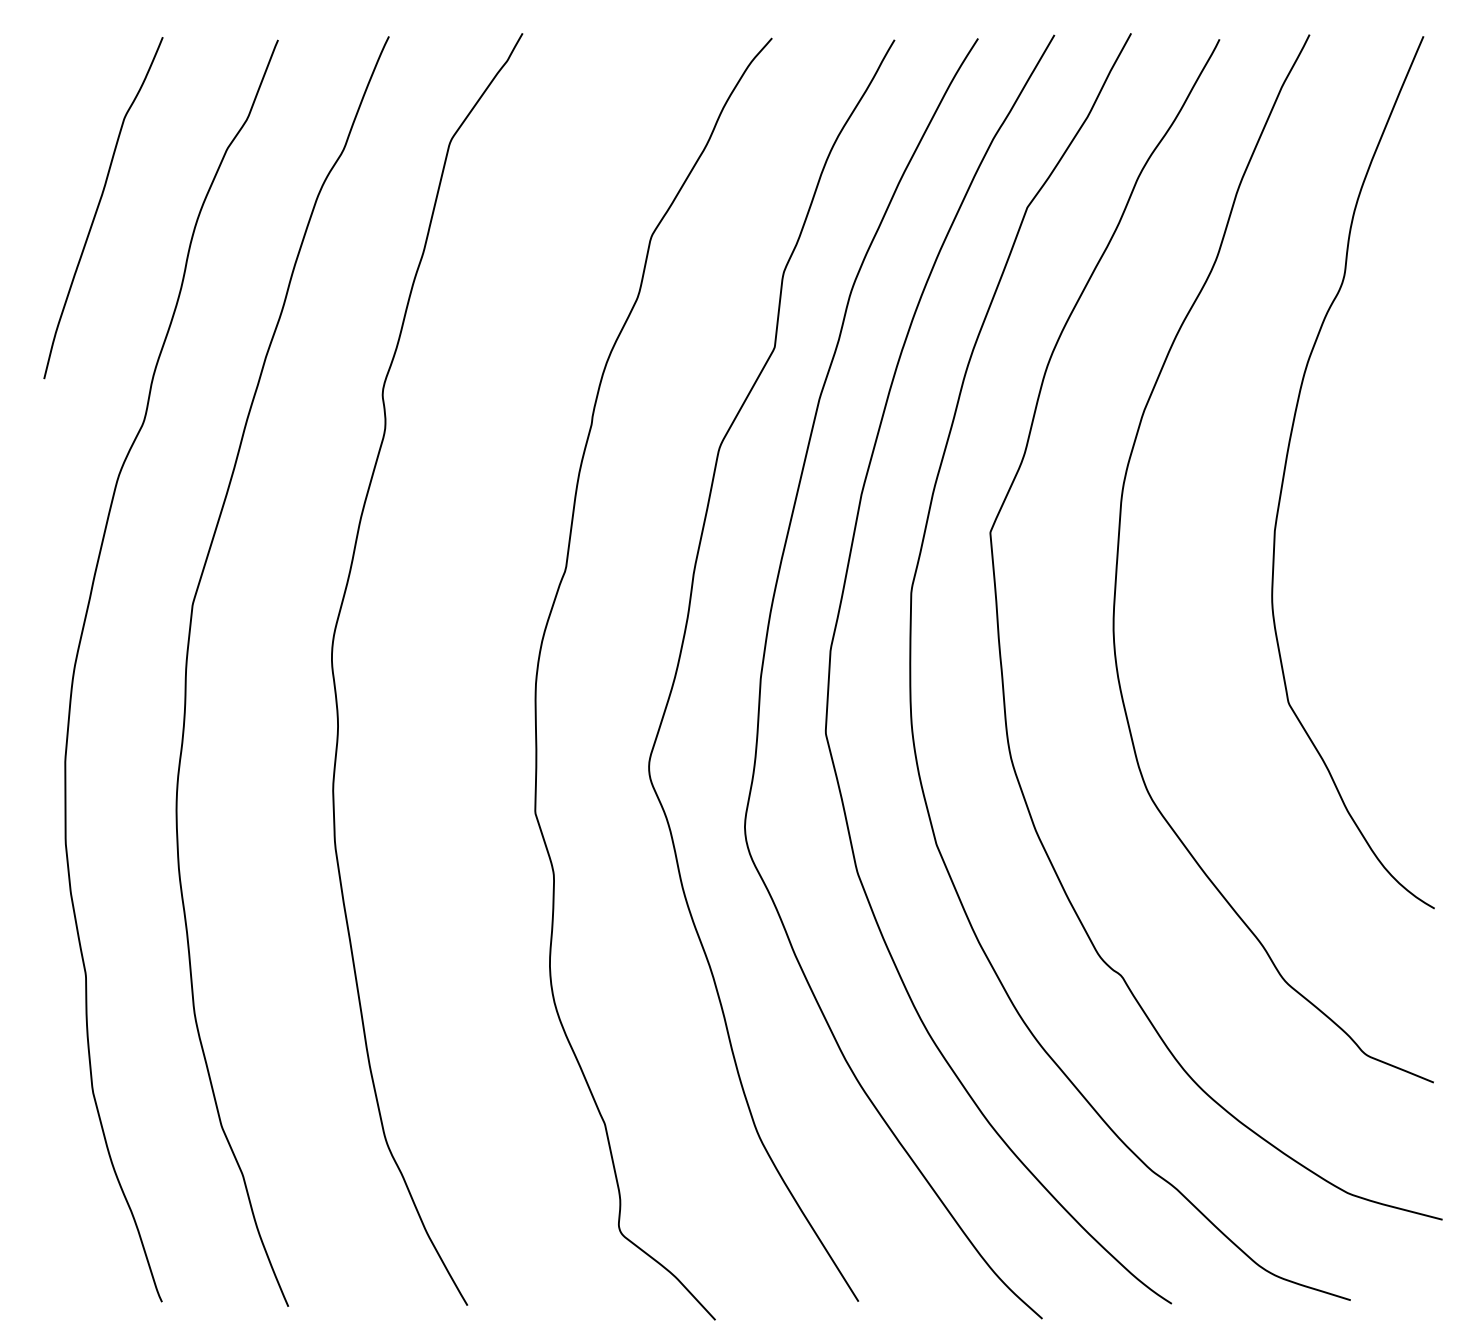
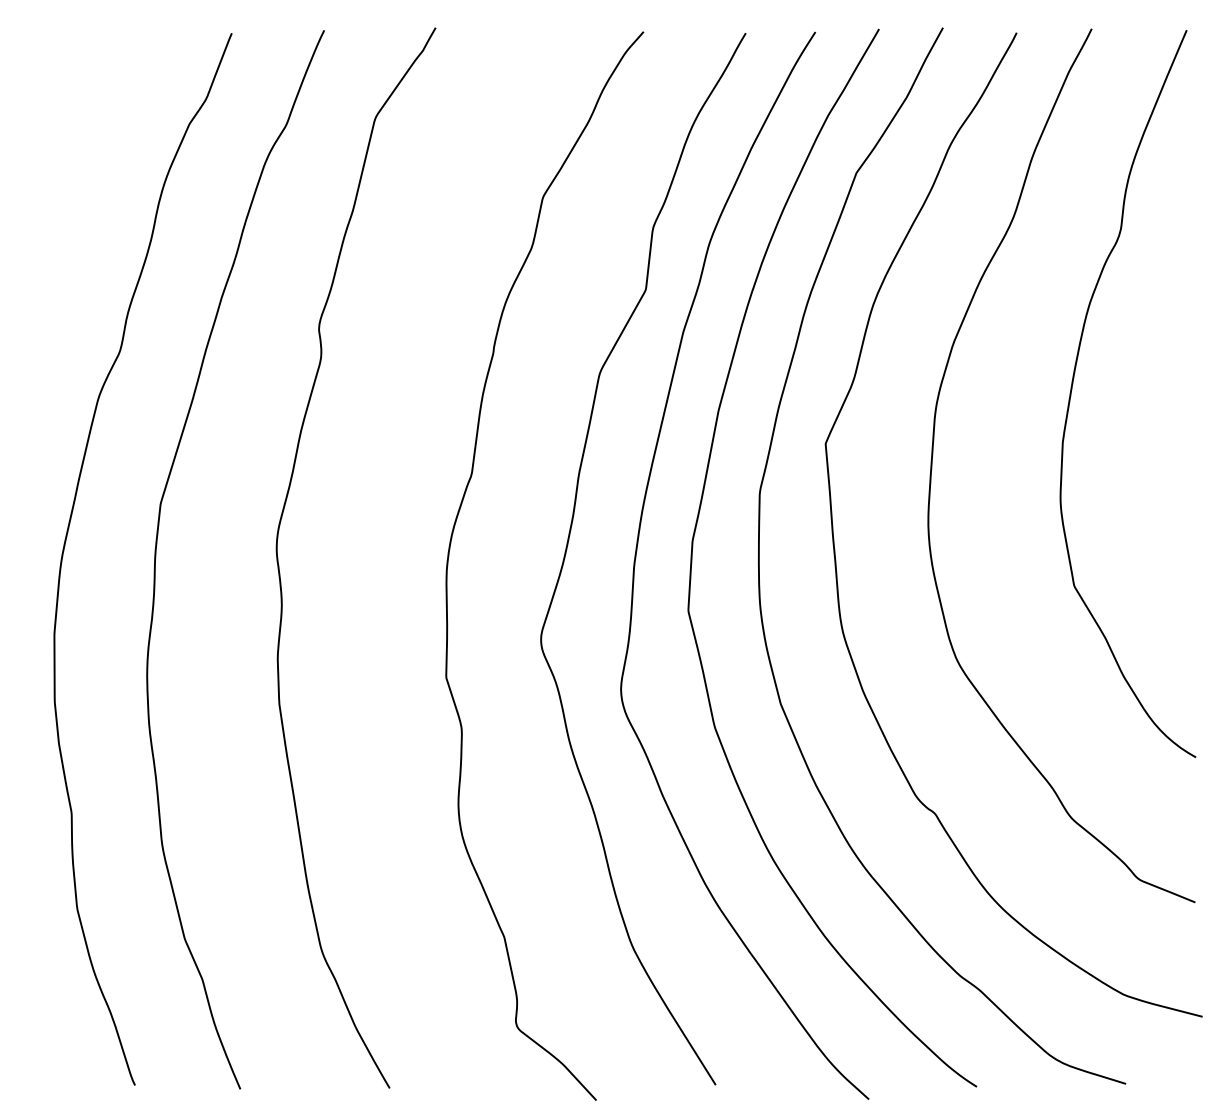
curve: (100, 204) -> (83, 170), removed

